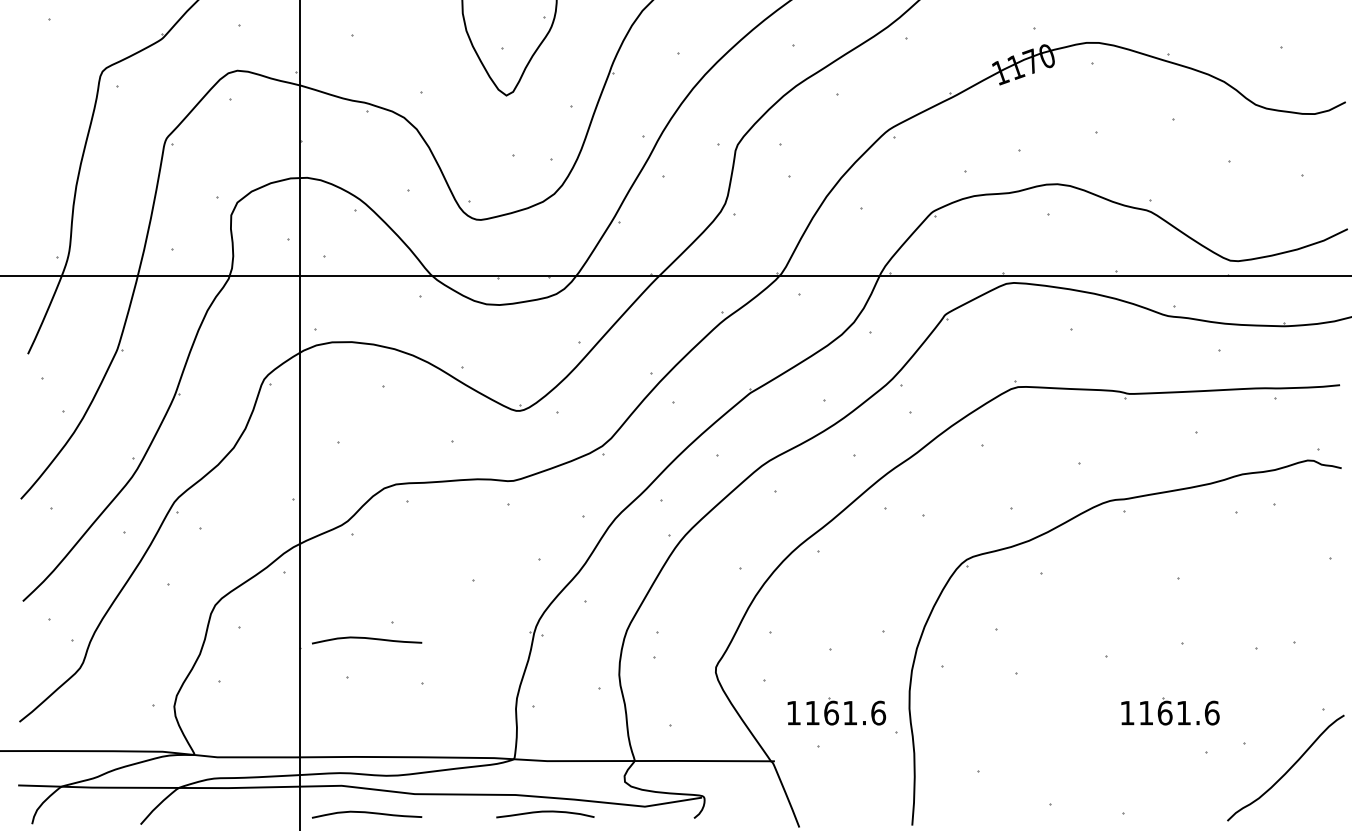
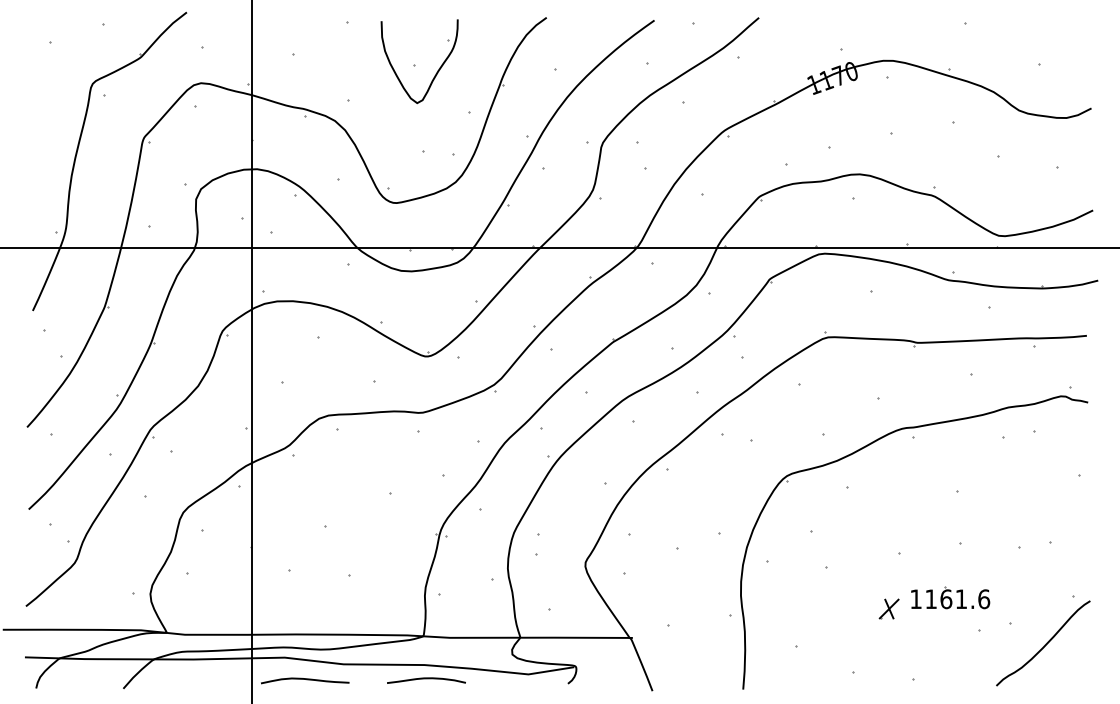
curve: (367, 638) -> (305, 539), removed
part: (836, 710) -> (682, 597), removed
part: (1093, 724) -> (888, 608), added
curve: (545, 813) -> (426, 679), moved

